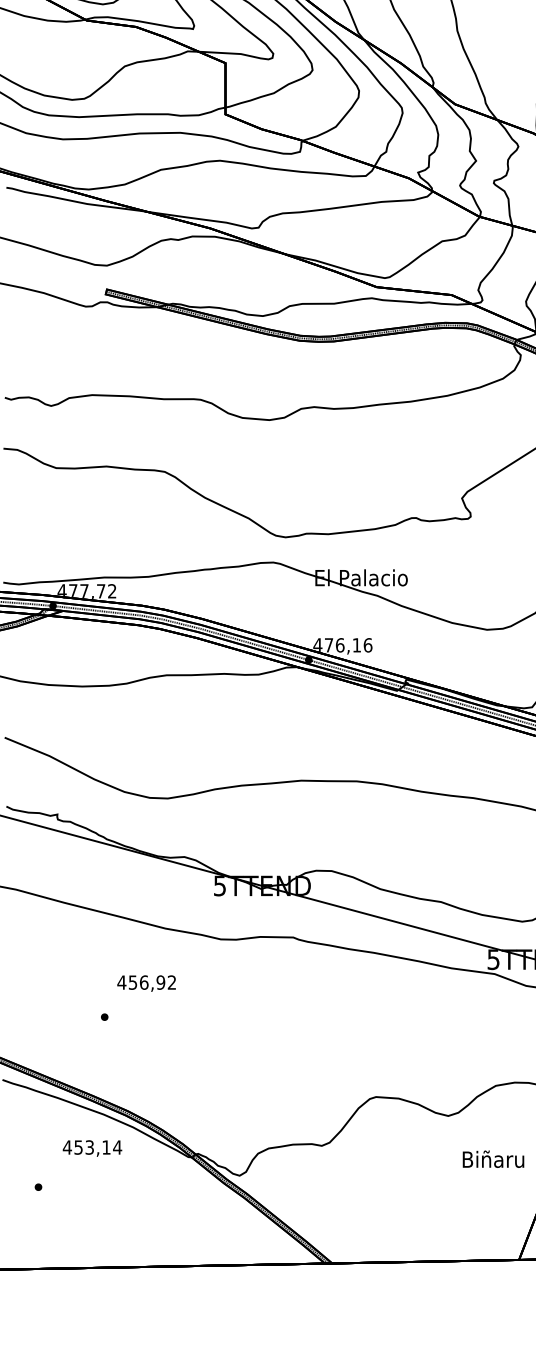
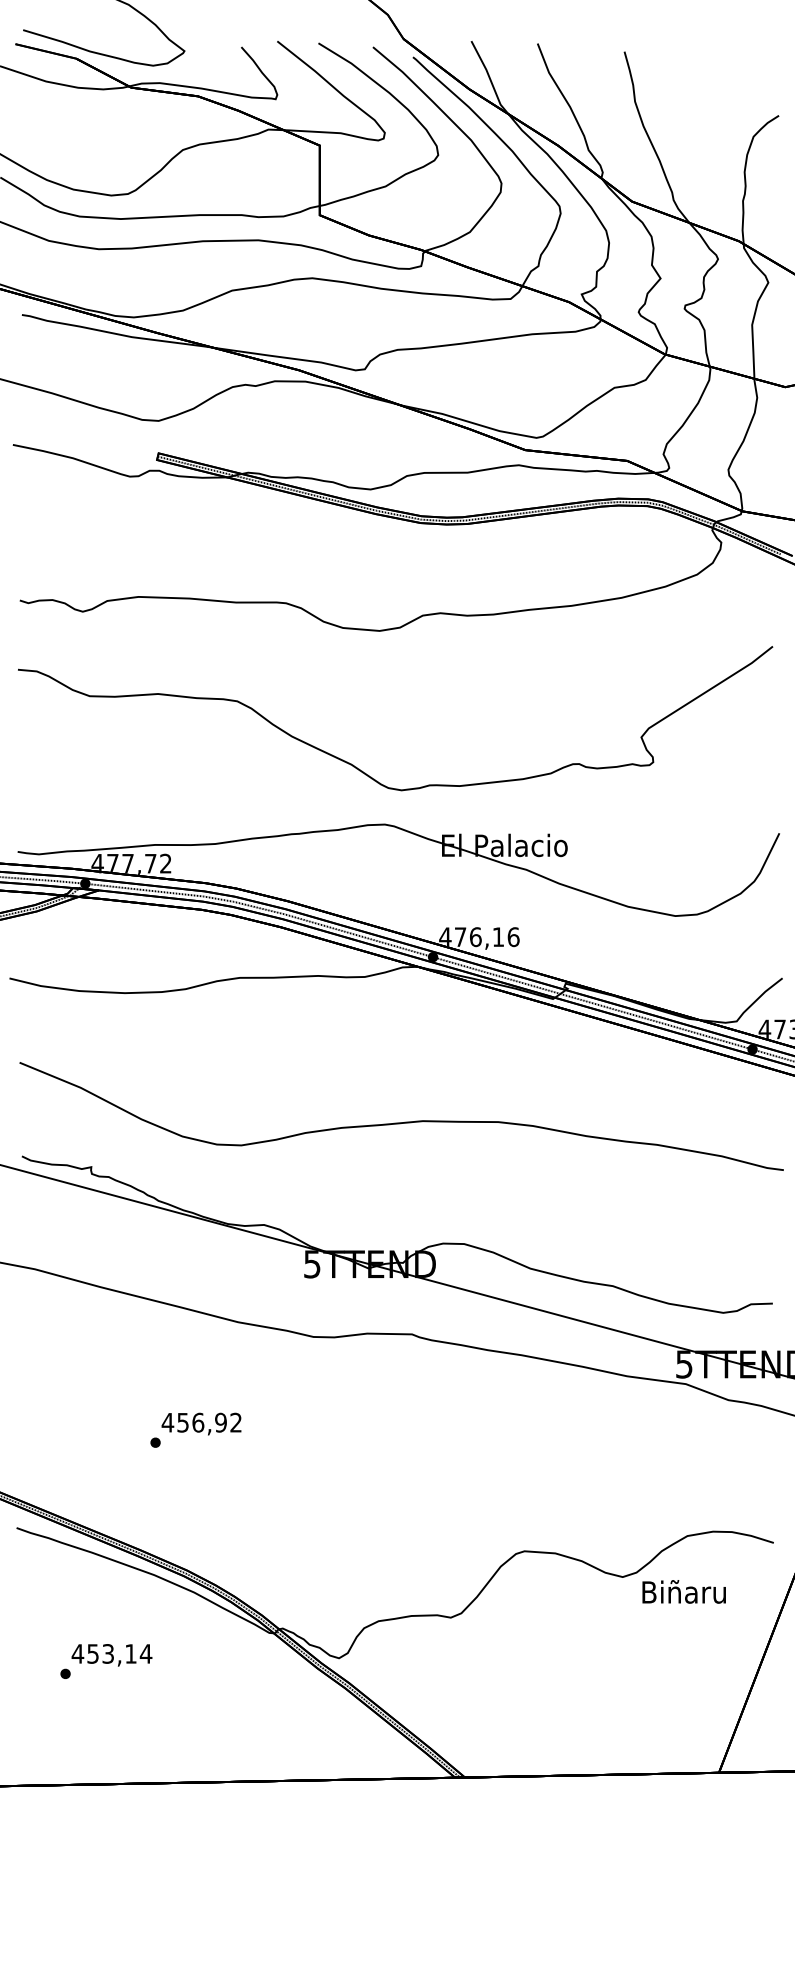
text: (146, 983) -> (201, 1423), moved
text: (92, 1148) -> (111, 1655), moved
text: (492, 1158) -> (683, 1591), moved

